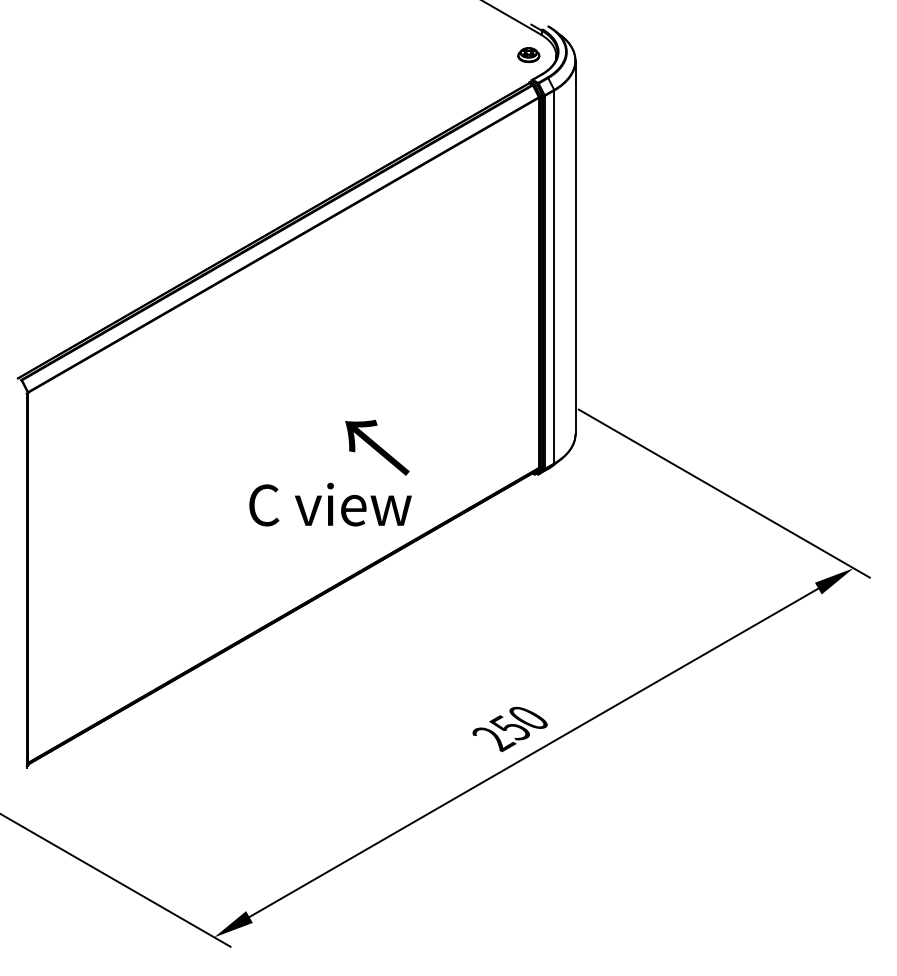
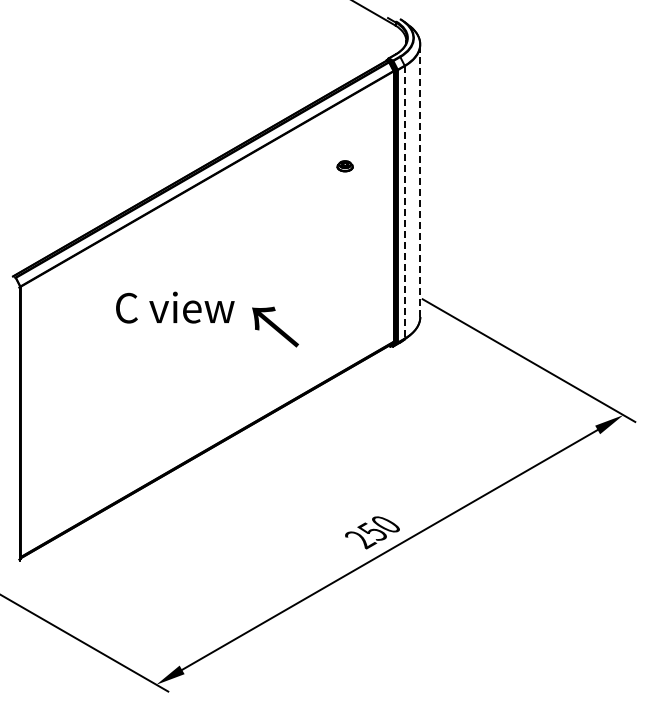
part: (527, 55) -> (344, 166), moved
line: (575, 247) -> (420, 180), solid -> dashed
line: (553, 277) -> (404, 202), solid -> dashed
text: (330, 504) -> (175, 307), moved

